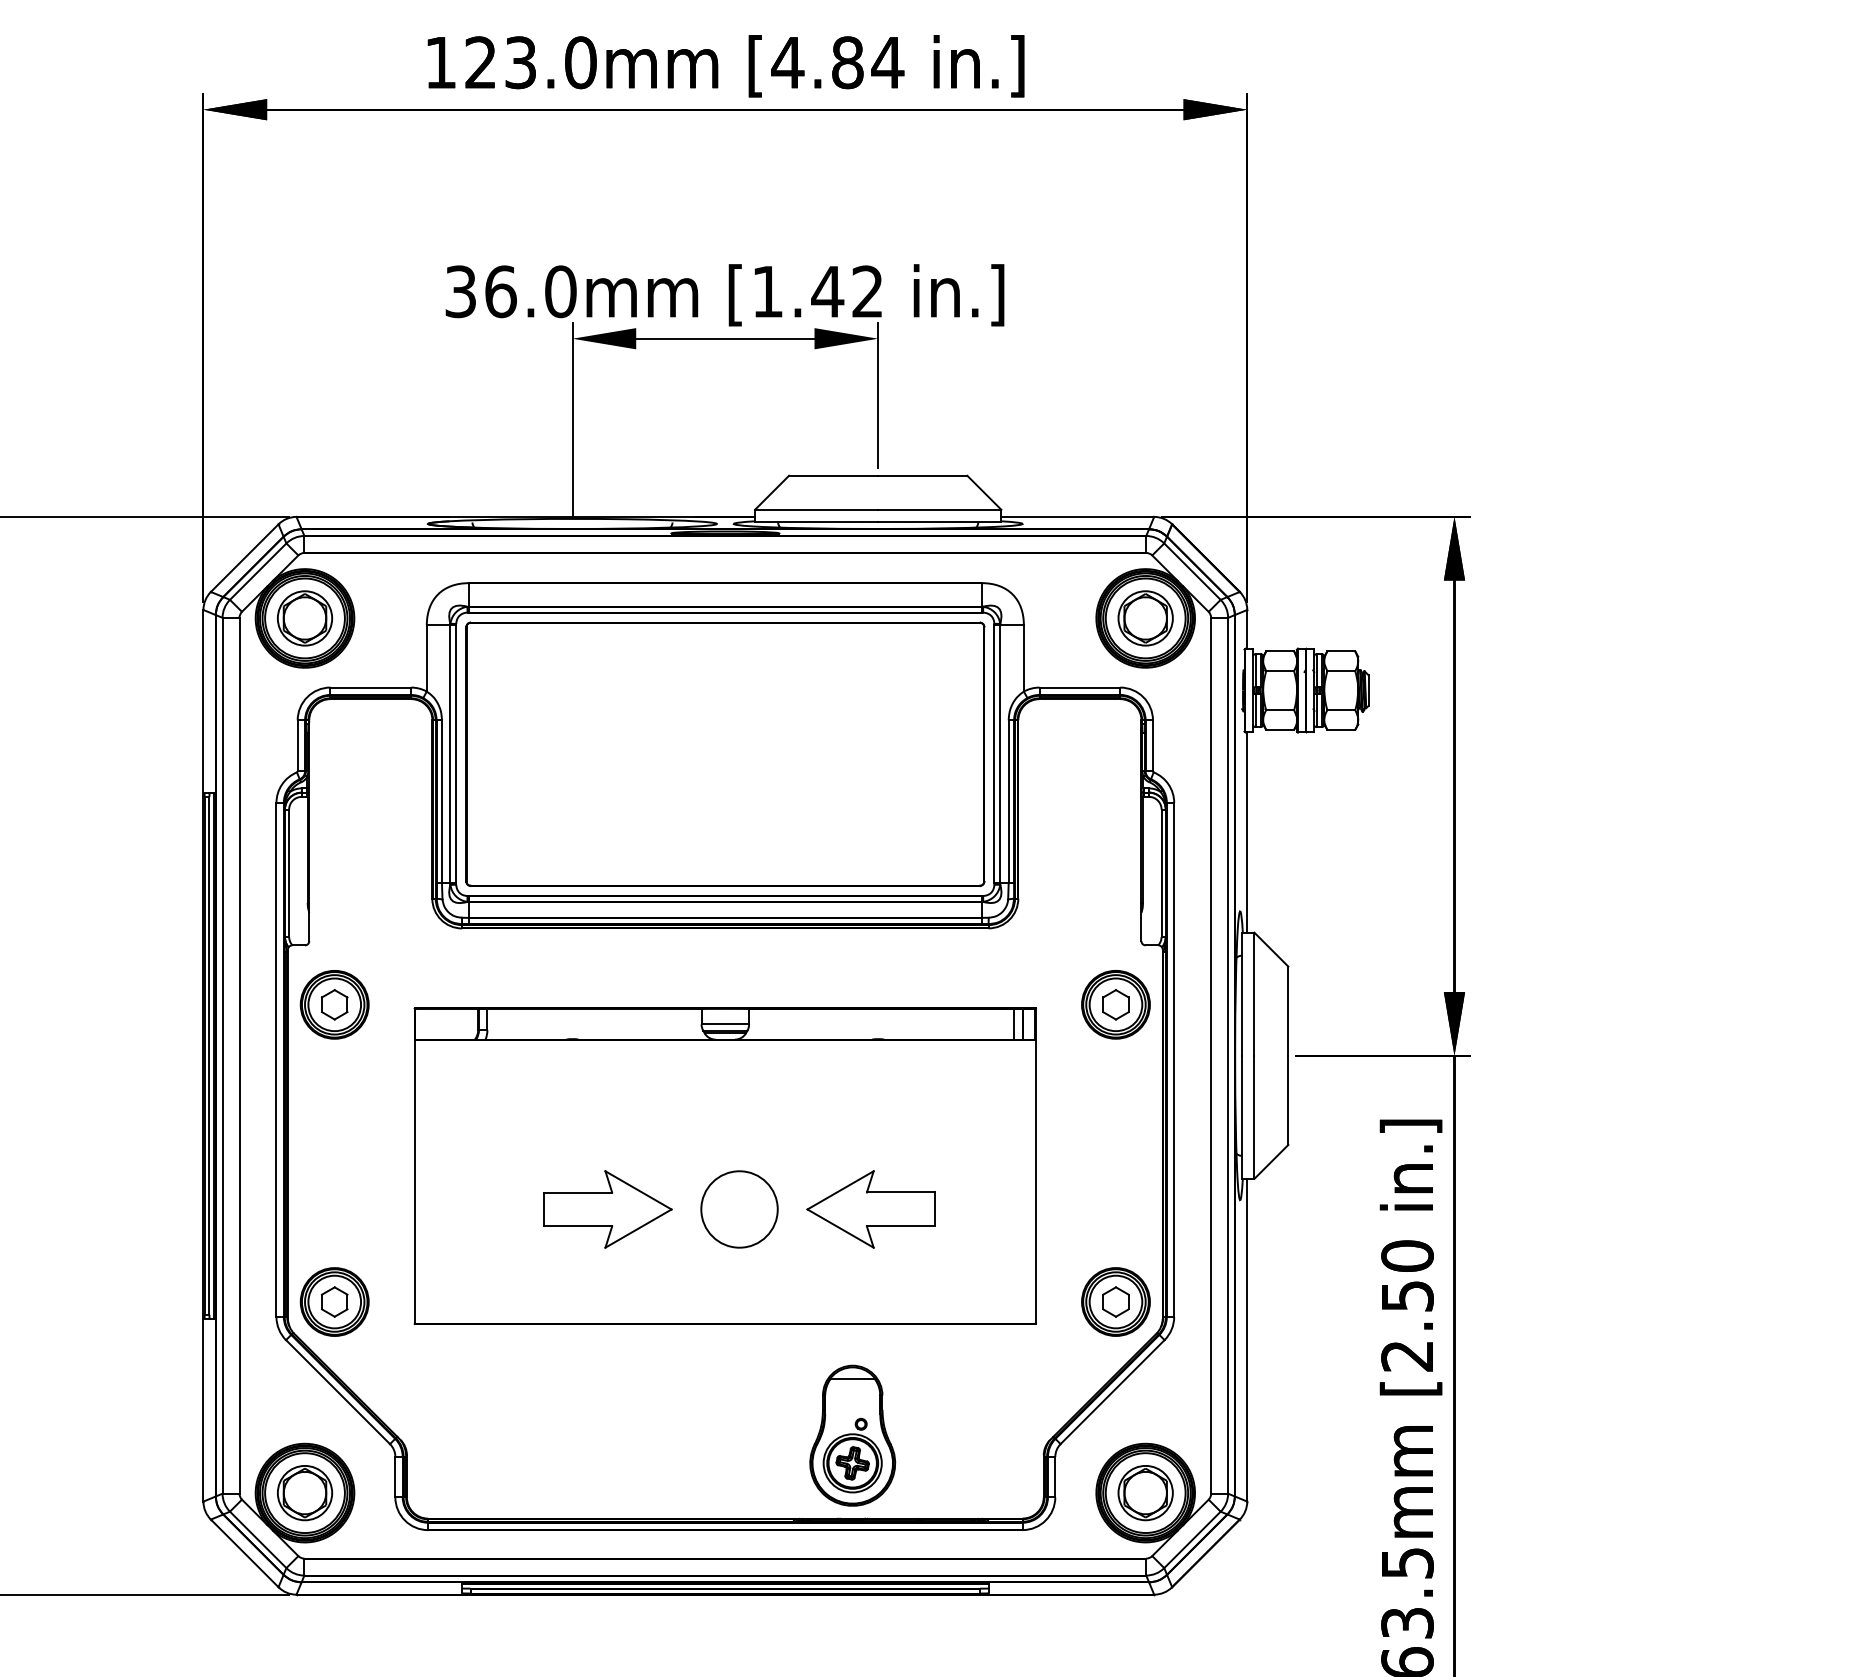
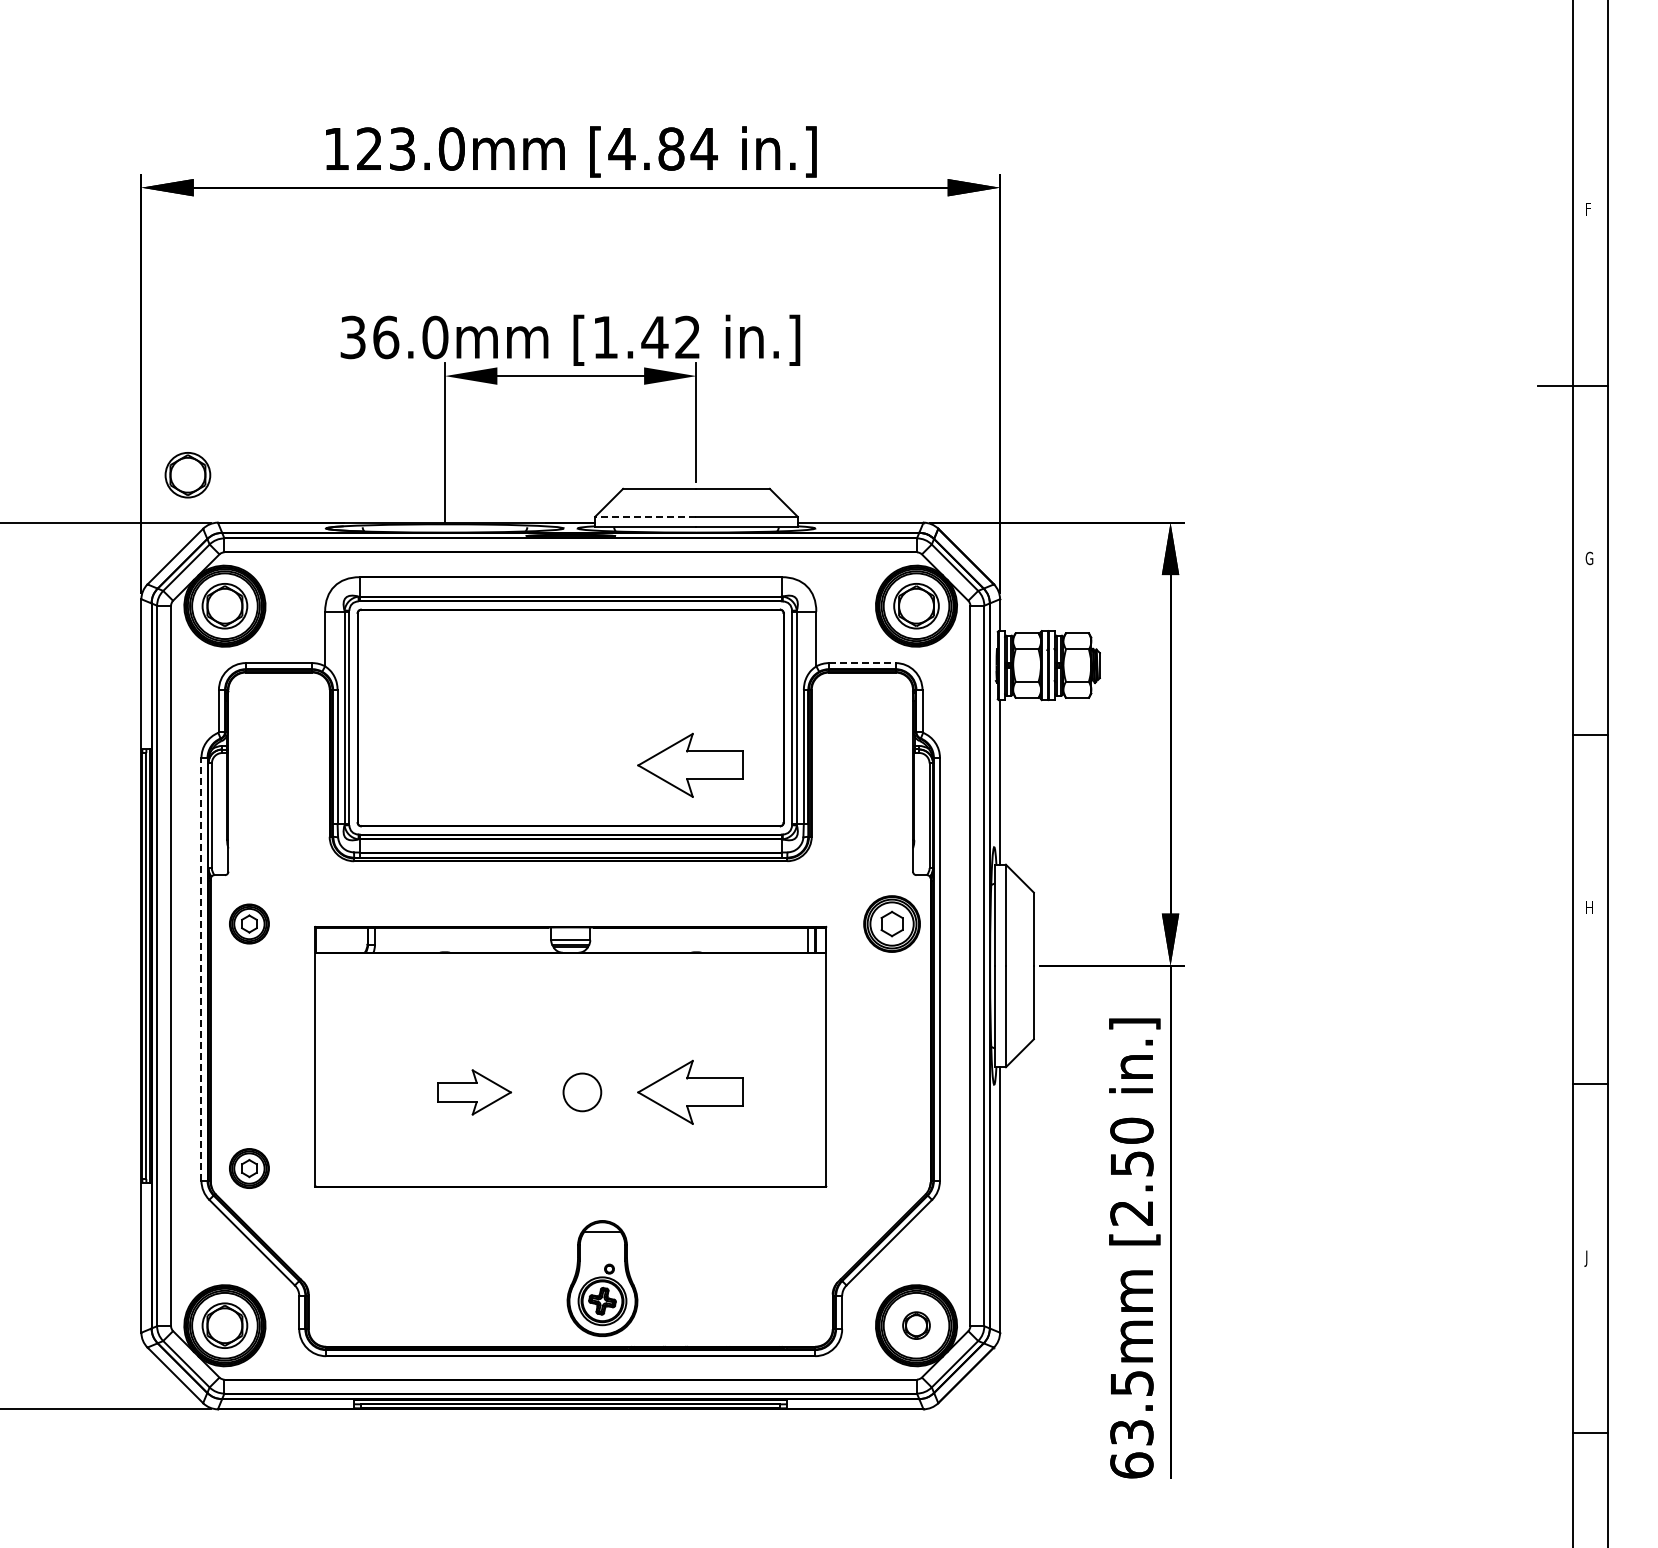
part: (259, 459) -> (187, 475), added
line: (816, 509) -> (645, 516), solid -> dashed
line: (1080, 688) -> (862, 663), solid -> dashed
part: (870, 810) -> (690, 764), added
part: (334, 1004) -> (249, 923), size x0.7
line: (276, 1058) -> (201, 968), solid -> dashed
circle: (738, 1208) -> (581, 1091), size x0.6
part: (608, 1209) -> (474, 1092), size x0.7
part: (334, 1301) -> (249, 1168), size x0.7
part: (1115, 1301) -> (891, 1168), removed
part: (852, 1435) -> (602, 1278), moved
part: (1145, 1492) -> (916, 1325), size x0.6

